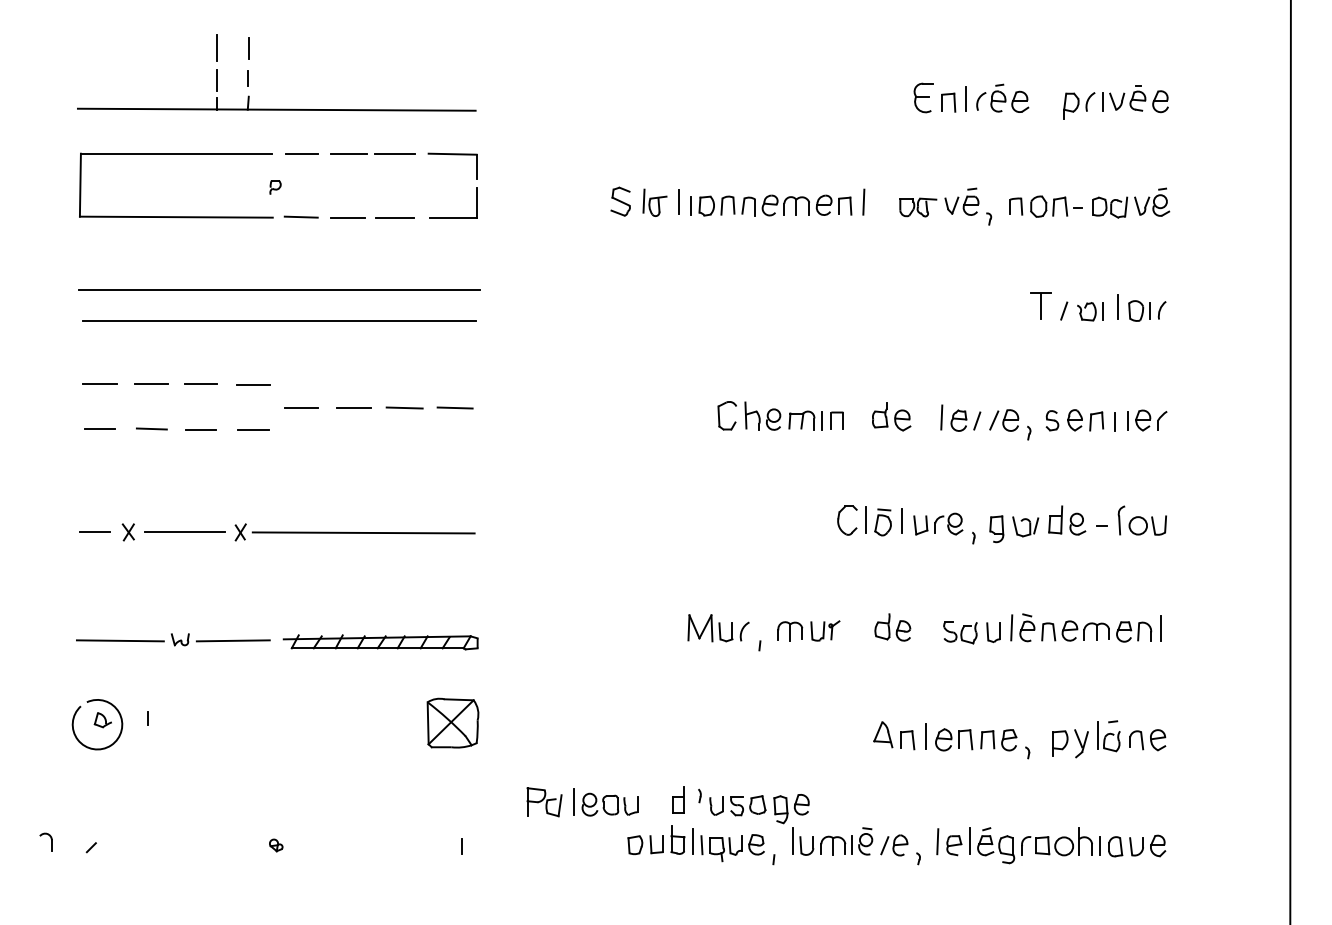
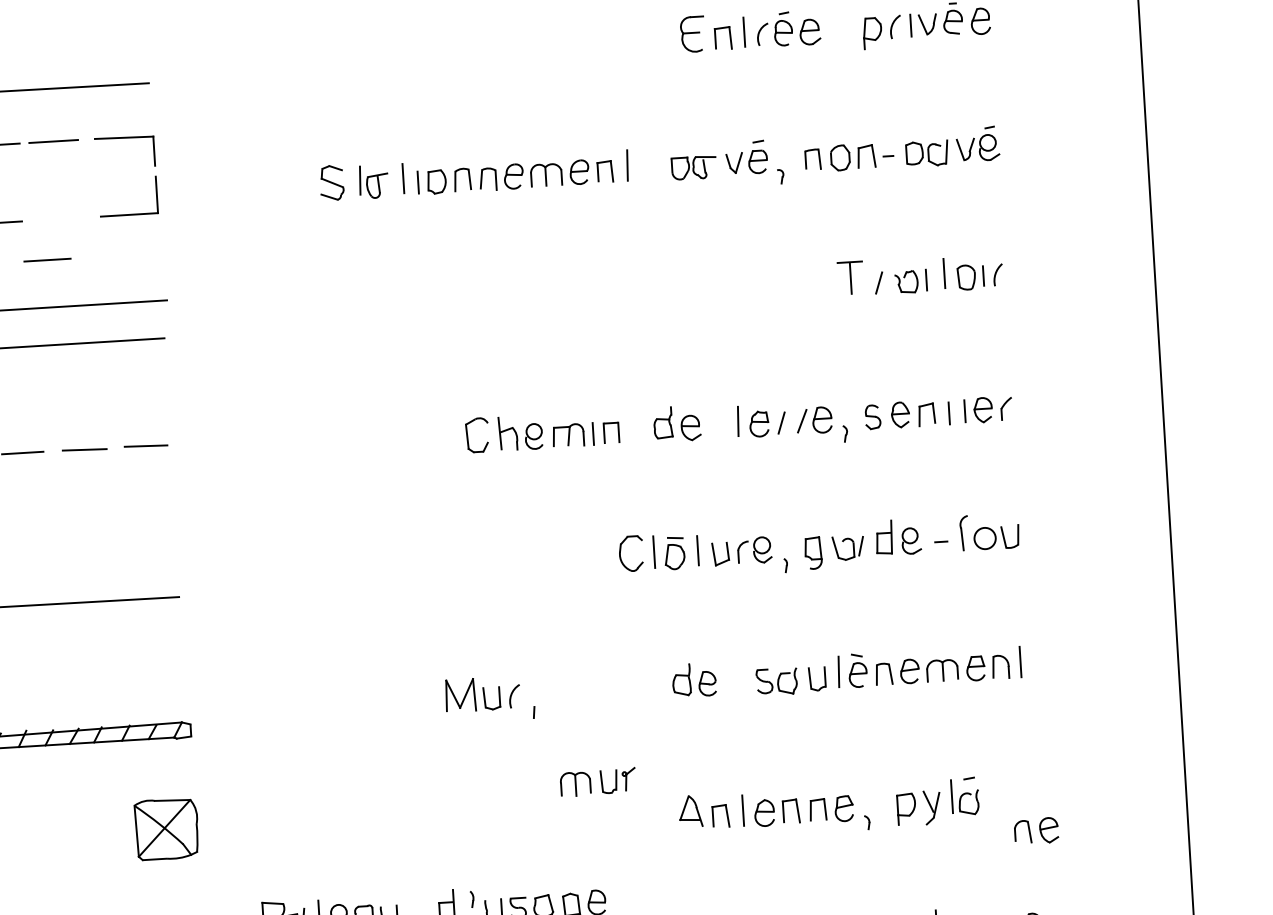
line: (394, 217) -> (47, 259), moved
part: (808, 630) -> (597, 781), moved
part: (1147, 740) -> (1036, 831), moved

